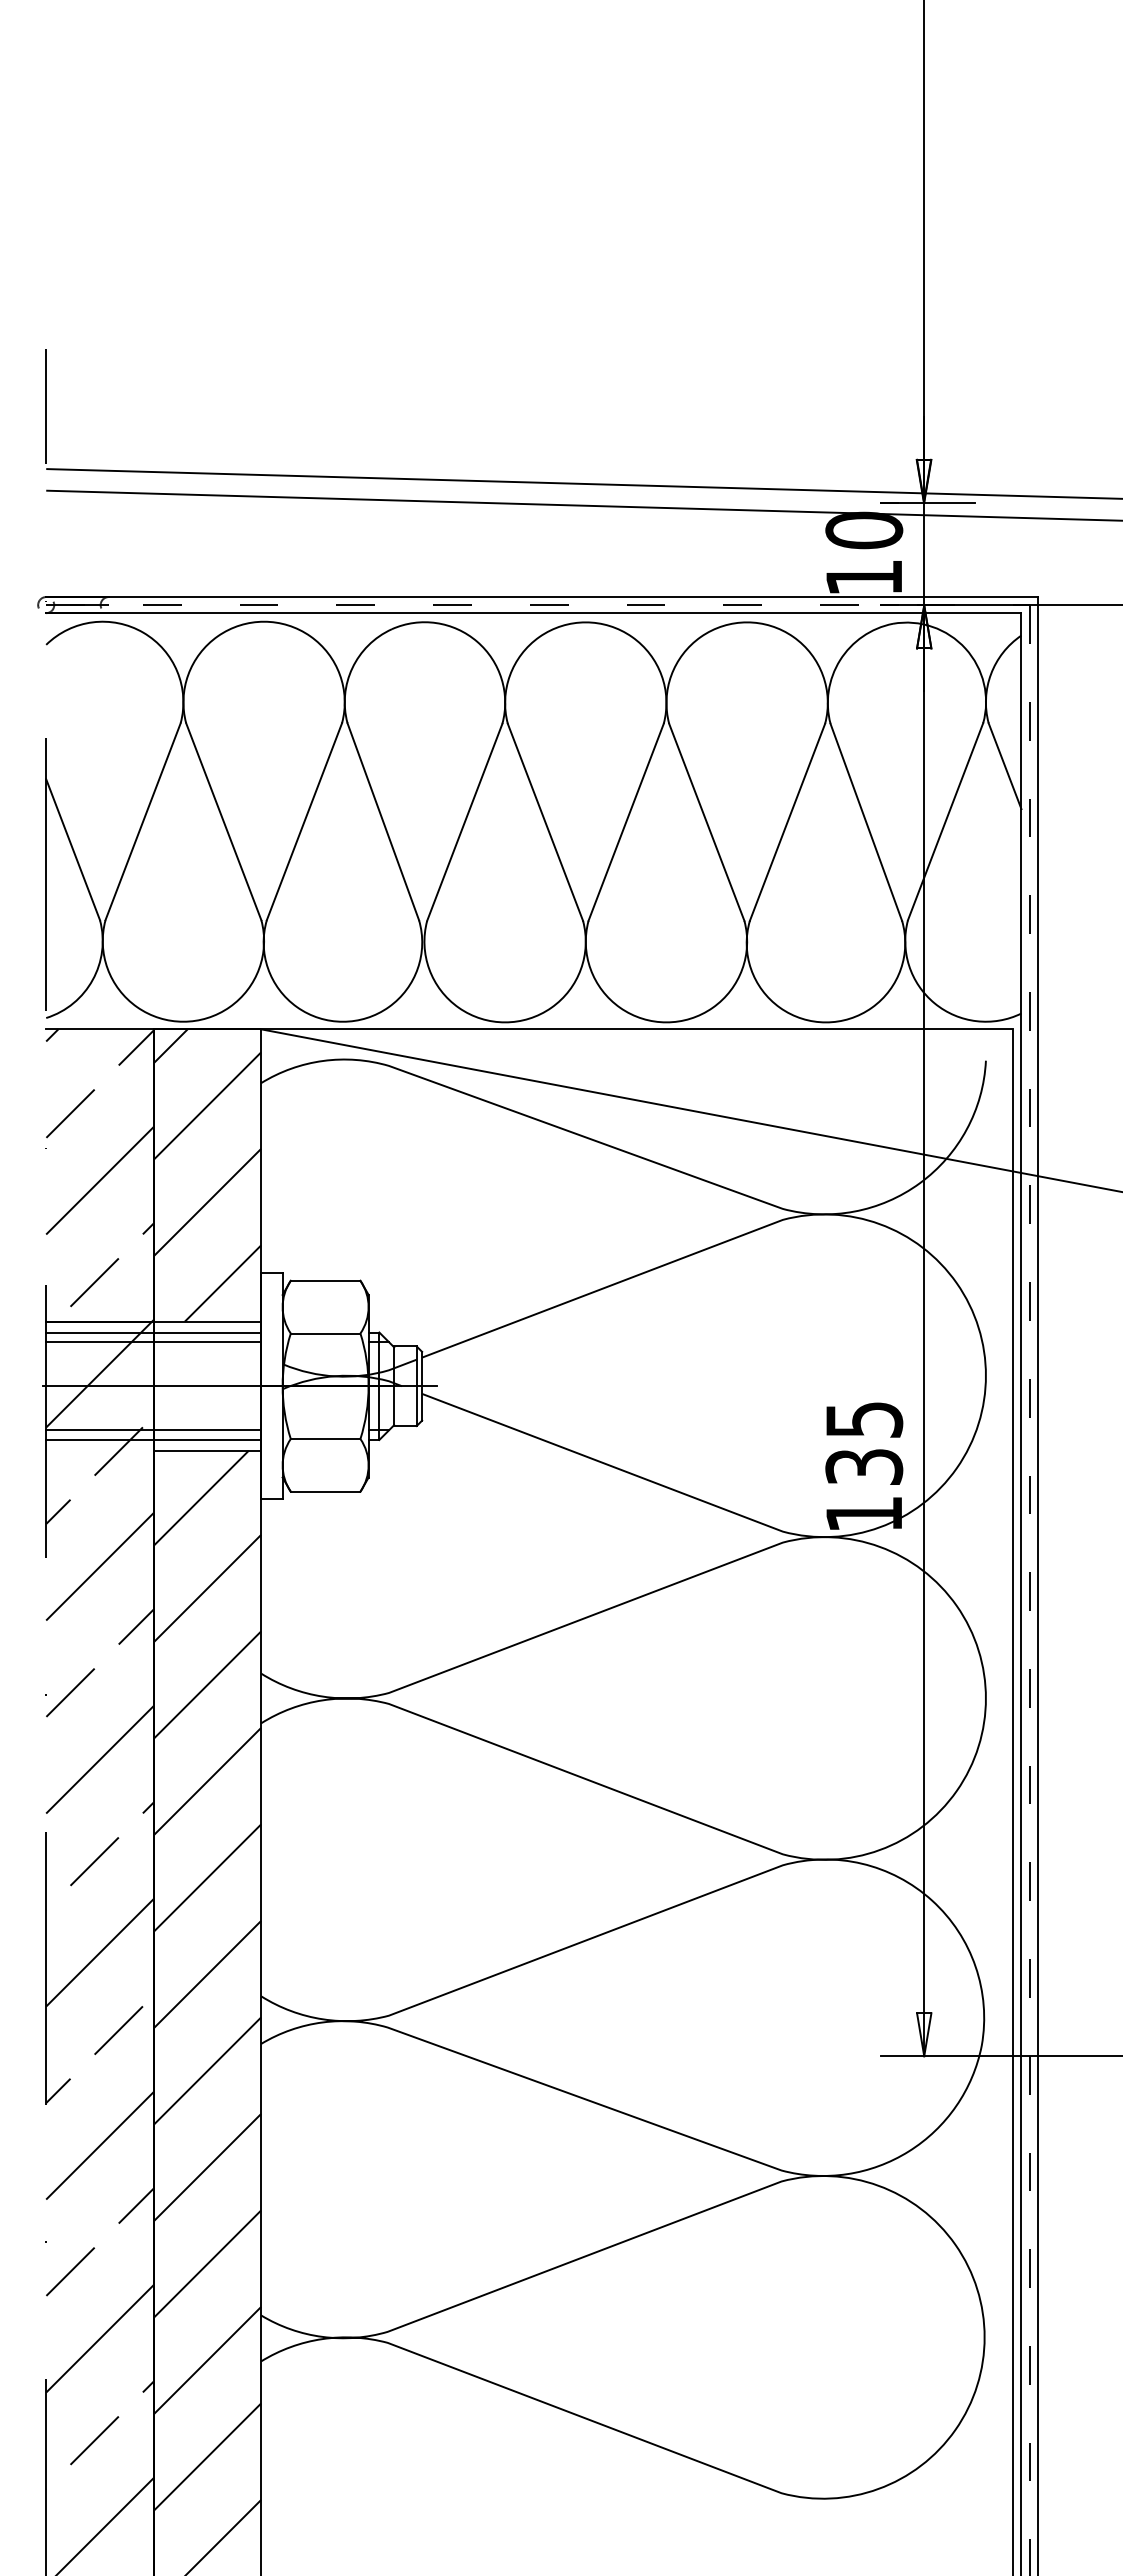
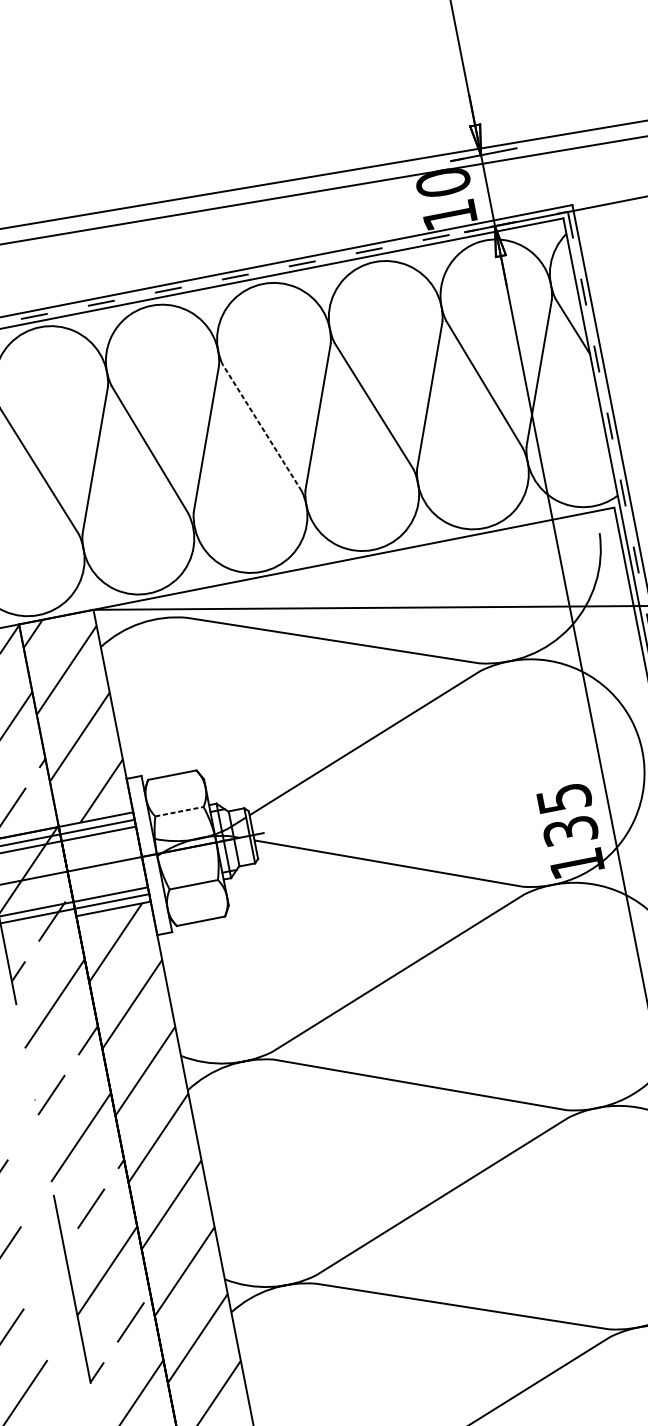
line: (545, 821) -> (262, 427), solid -> dashed
line: (325, 1333) -> (179, 811), solid -> dashed

